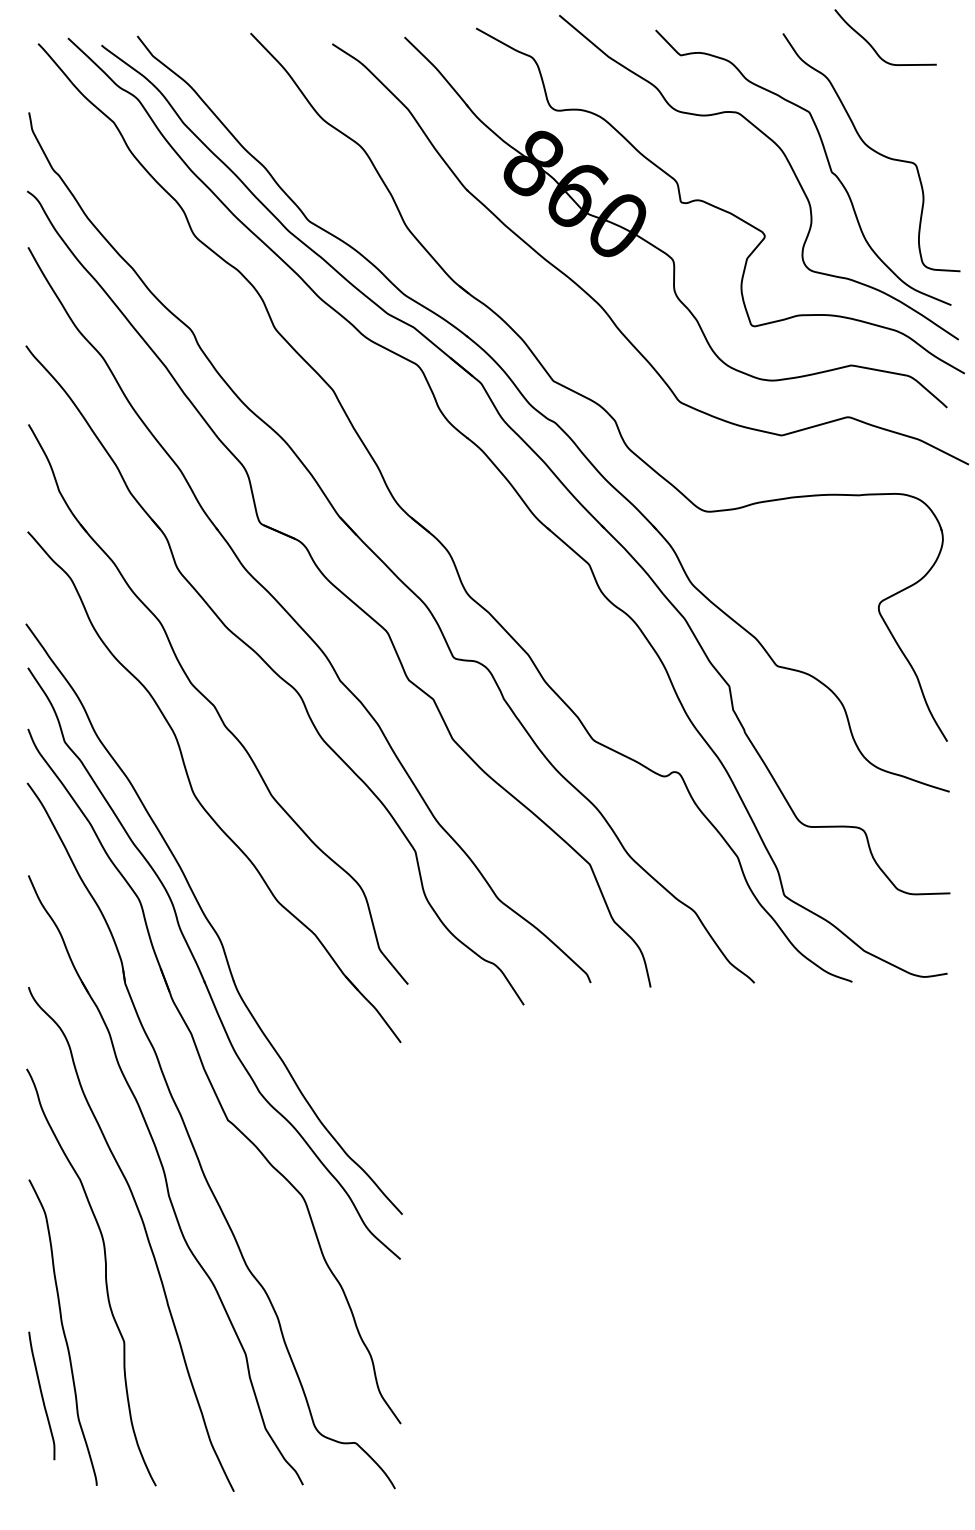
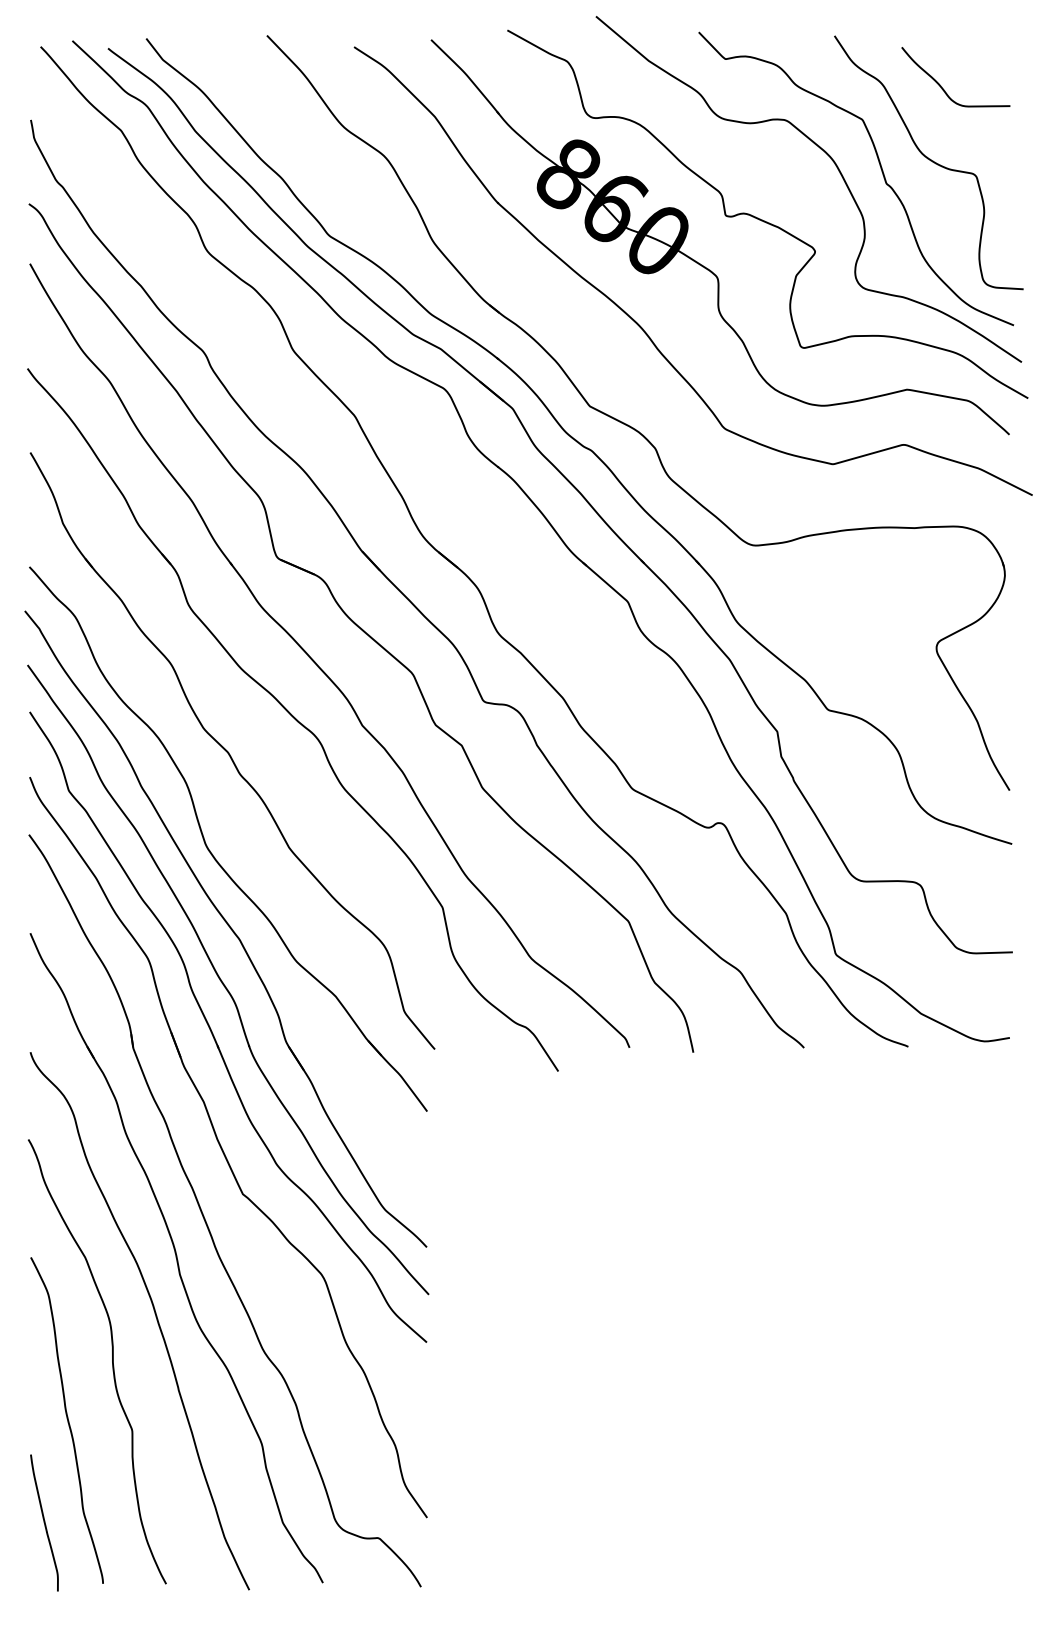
curve: (872, 45) -> (941, 85), moved
part: (211, 871) -> (225, 928), added
curve: (41, 1395) -> (44, 1522), moved

